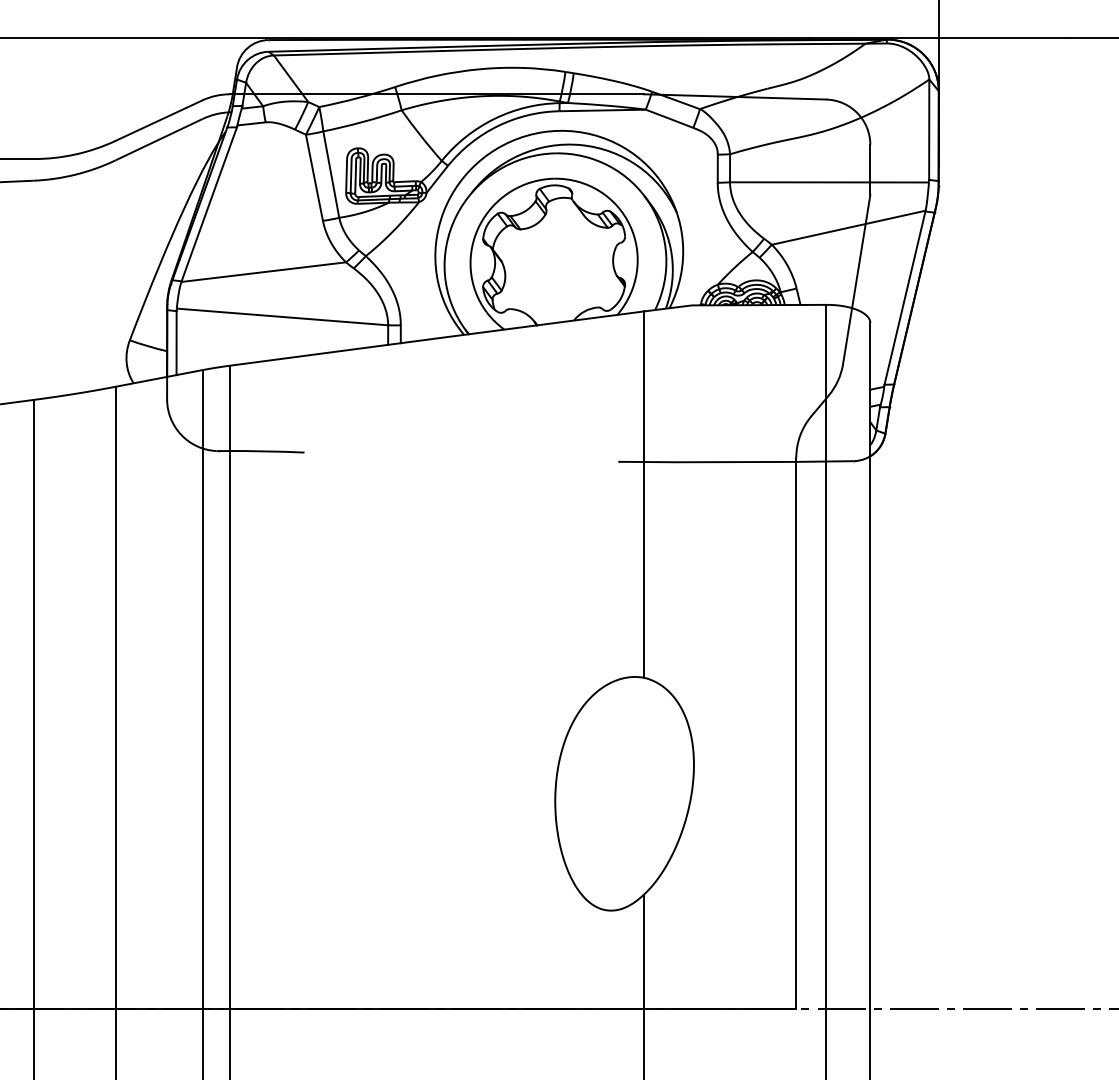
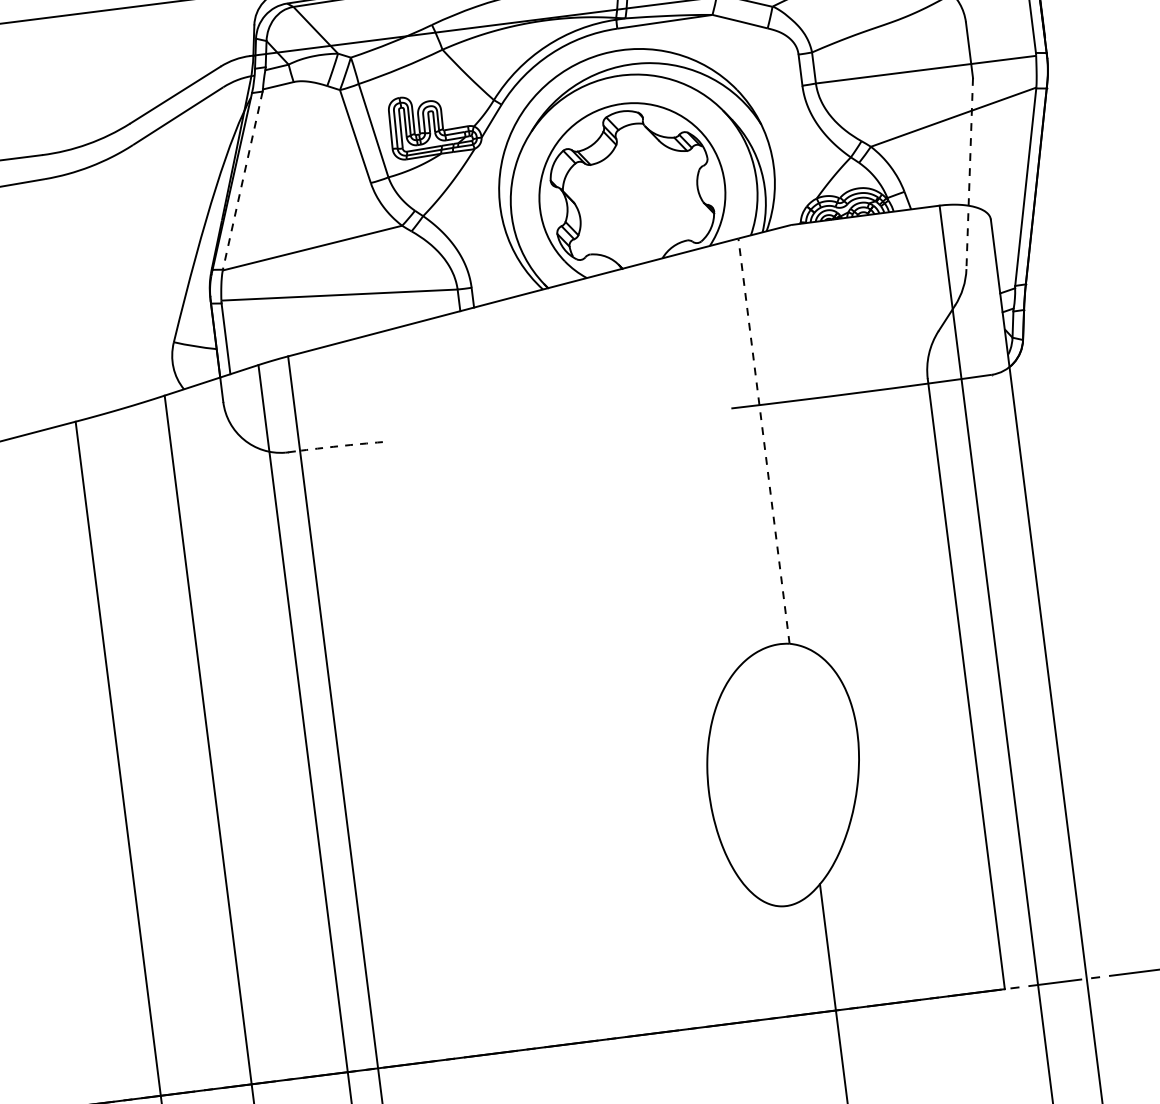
line: (209, 204) -> (243, 180), solid -> dashed
line: (856, 279) -> (969, 173), solid -> dashed
arc: (265, 451) -> (339, 446), solid -> dashed
line: (643, 494) -> (763, 441), solid -> dashed

